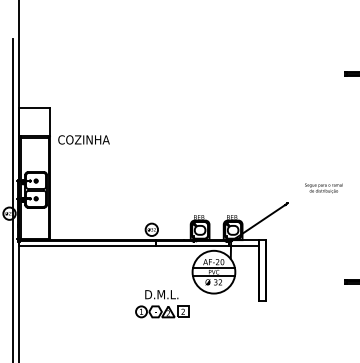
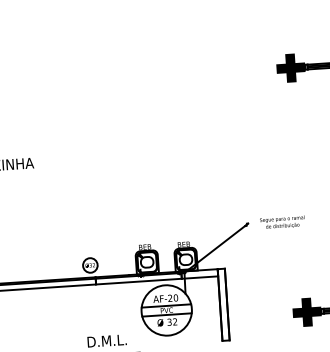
fill: (332, 73) -> (290, 67), added
text: (323, 188) -> (282, 222), moved
fill: (332, 281) -> (306, 312), added

